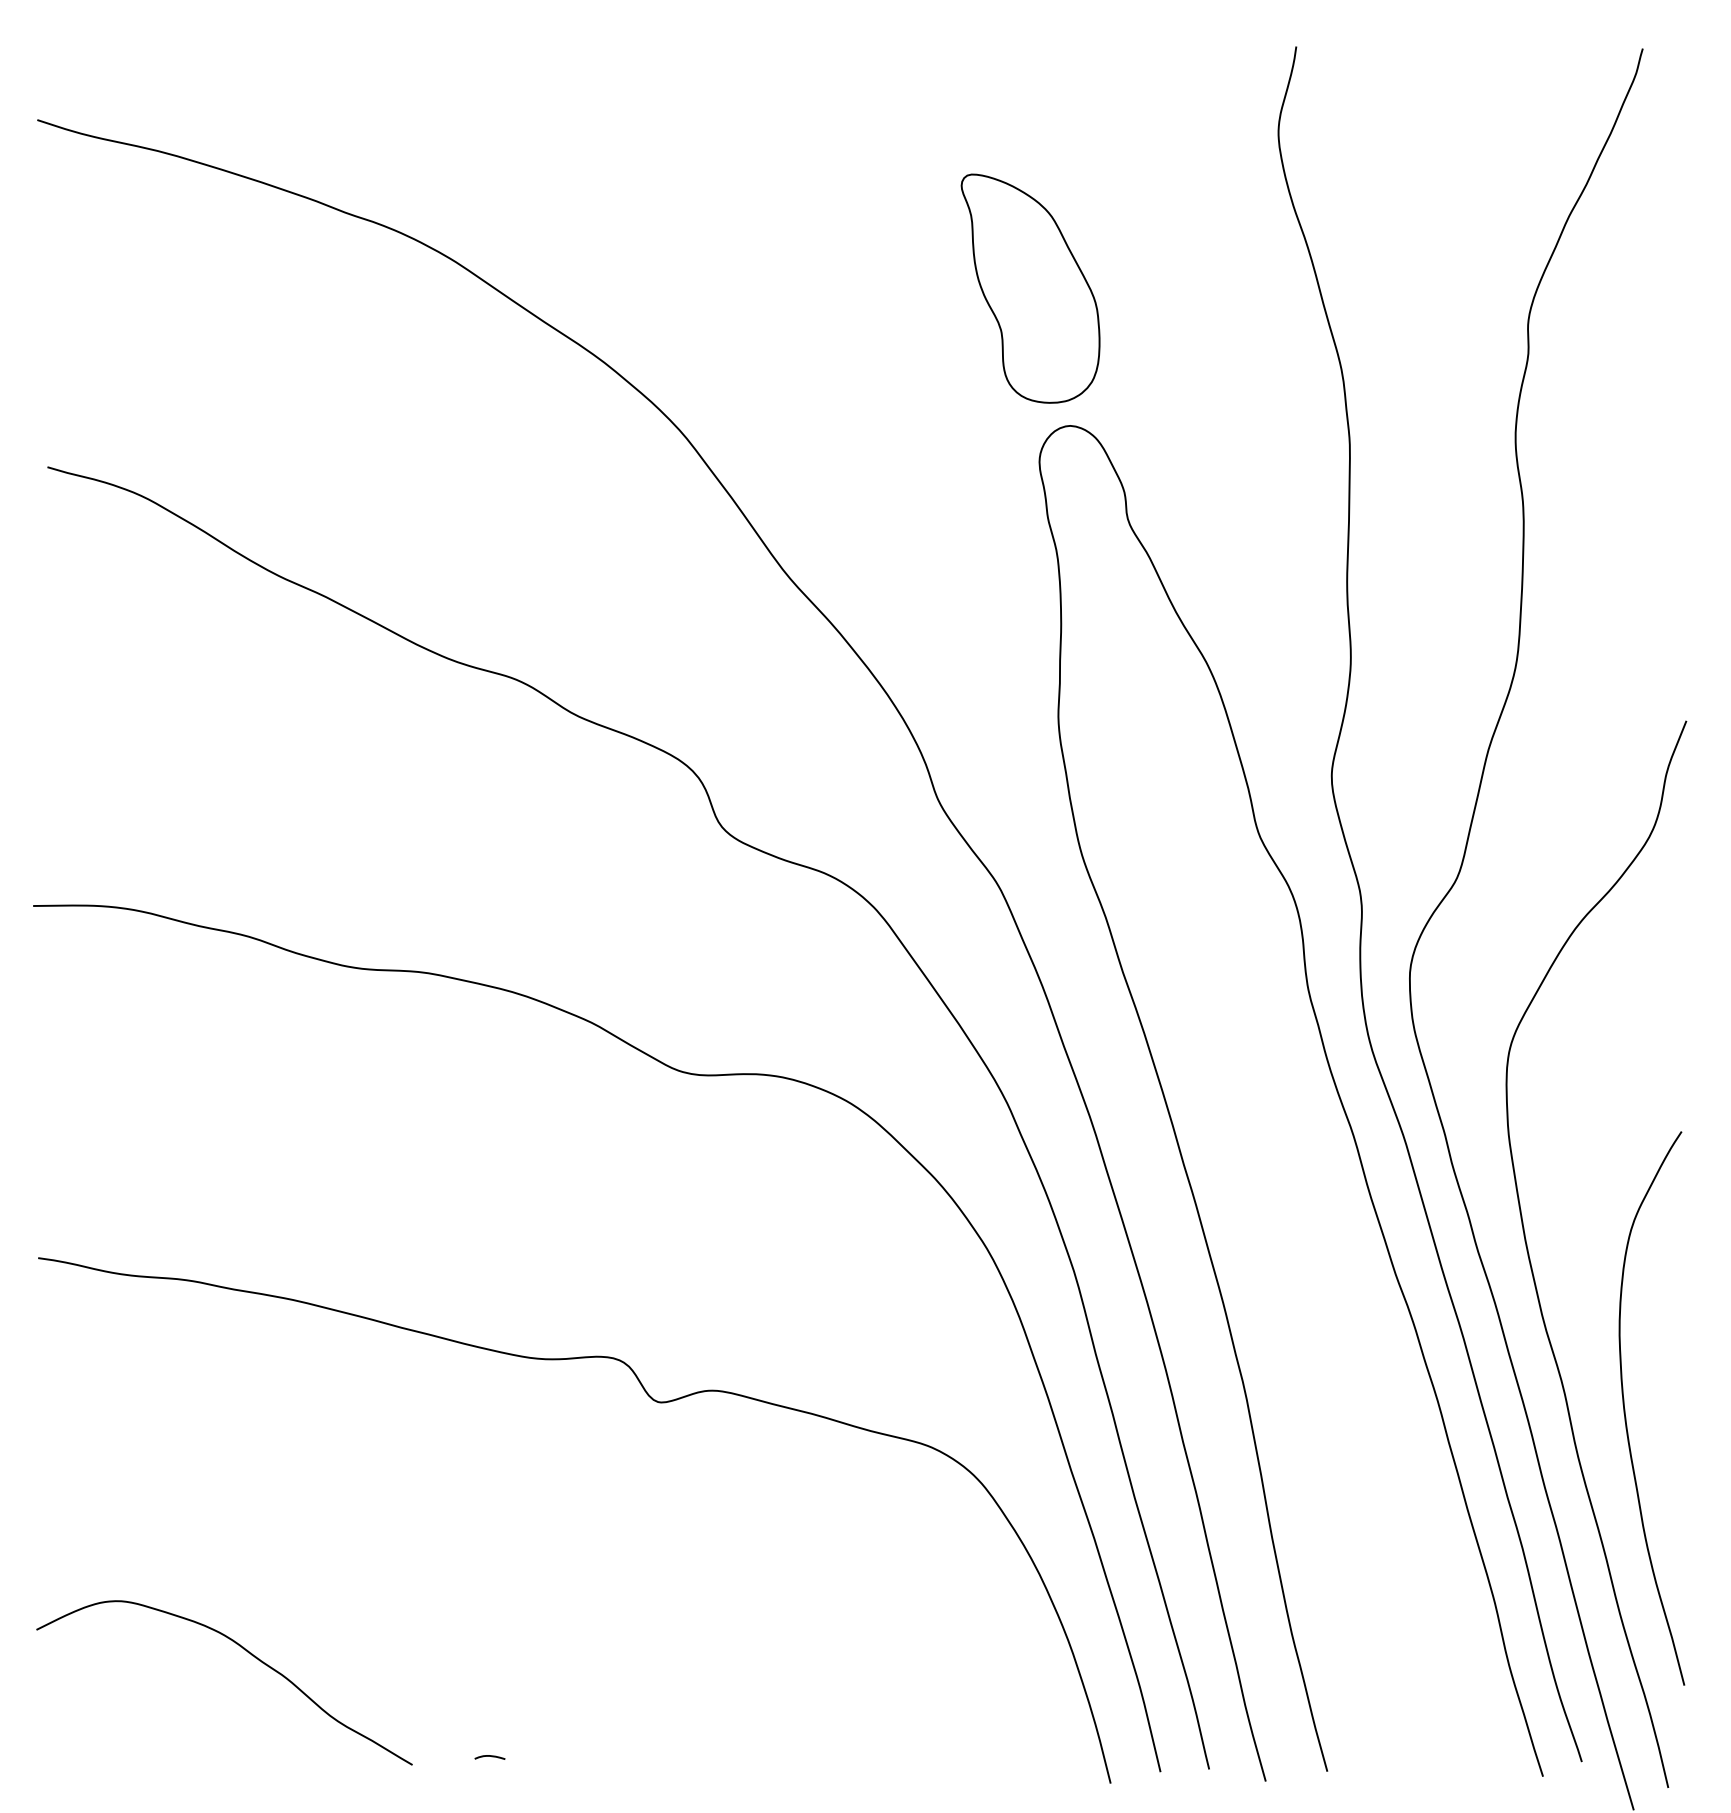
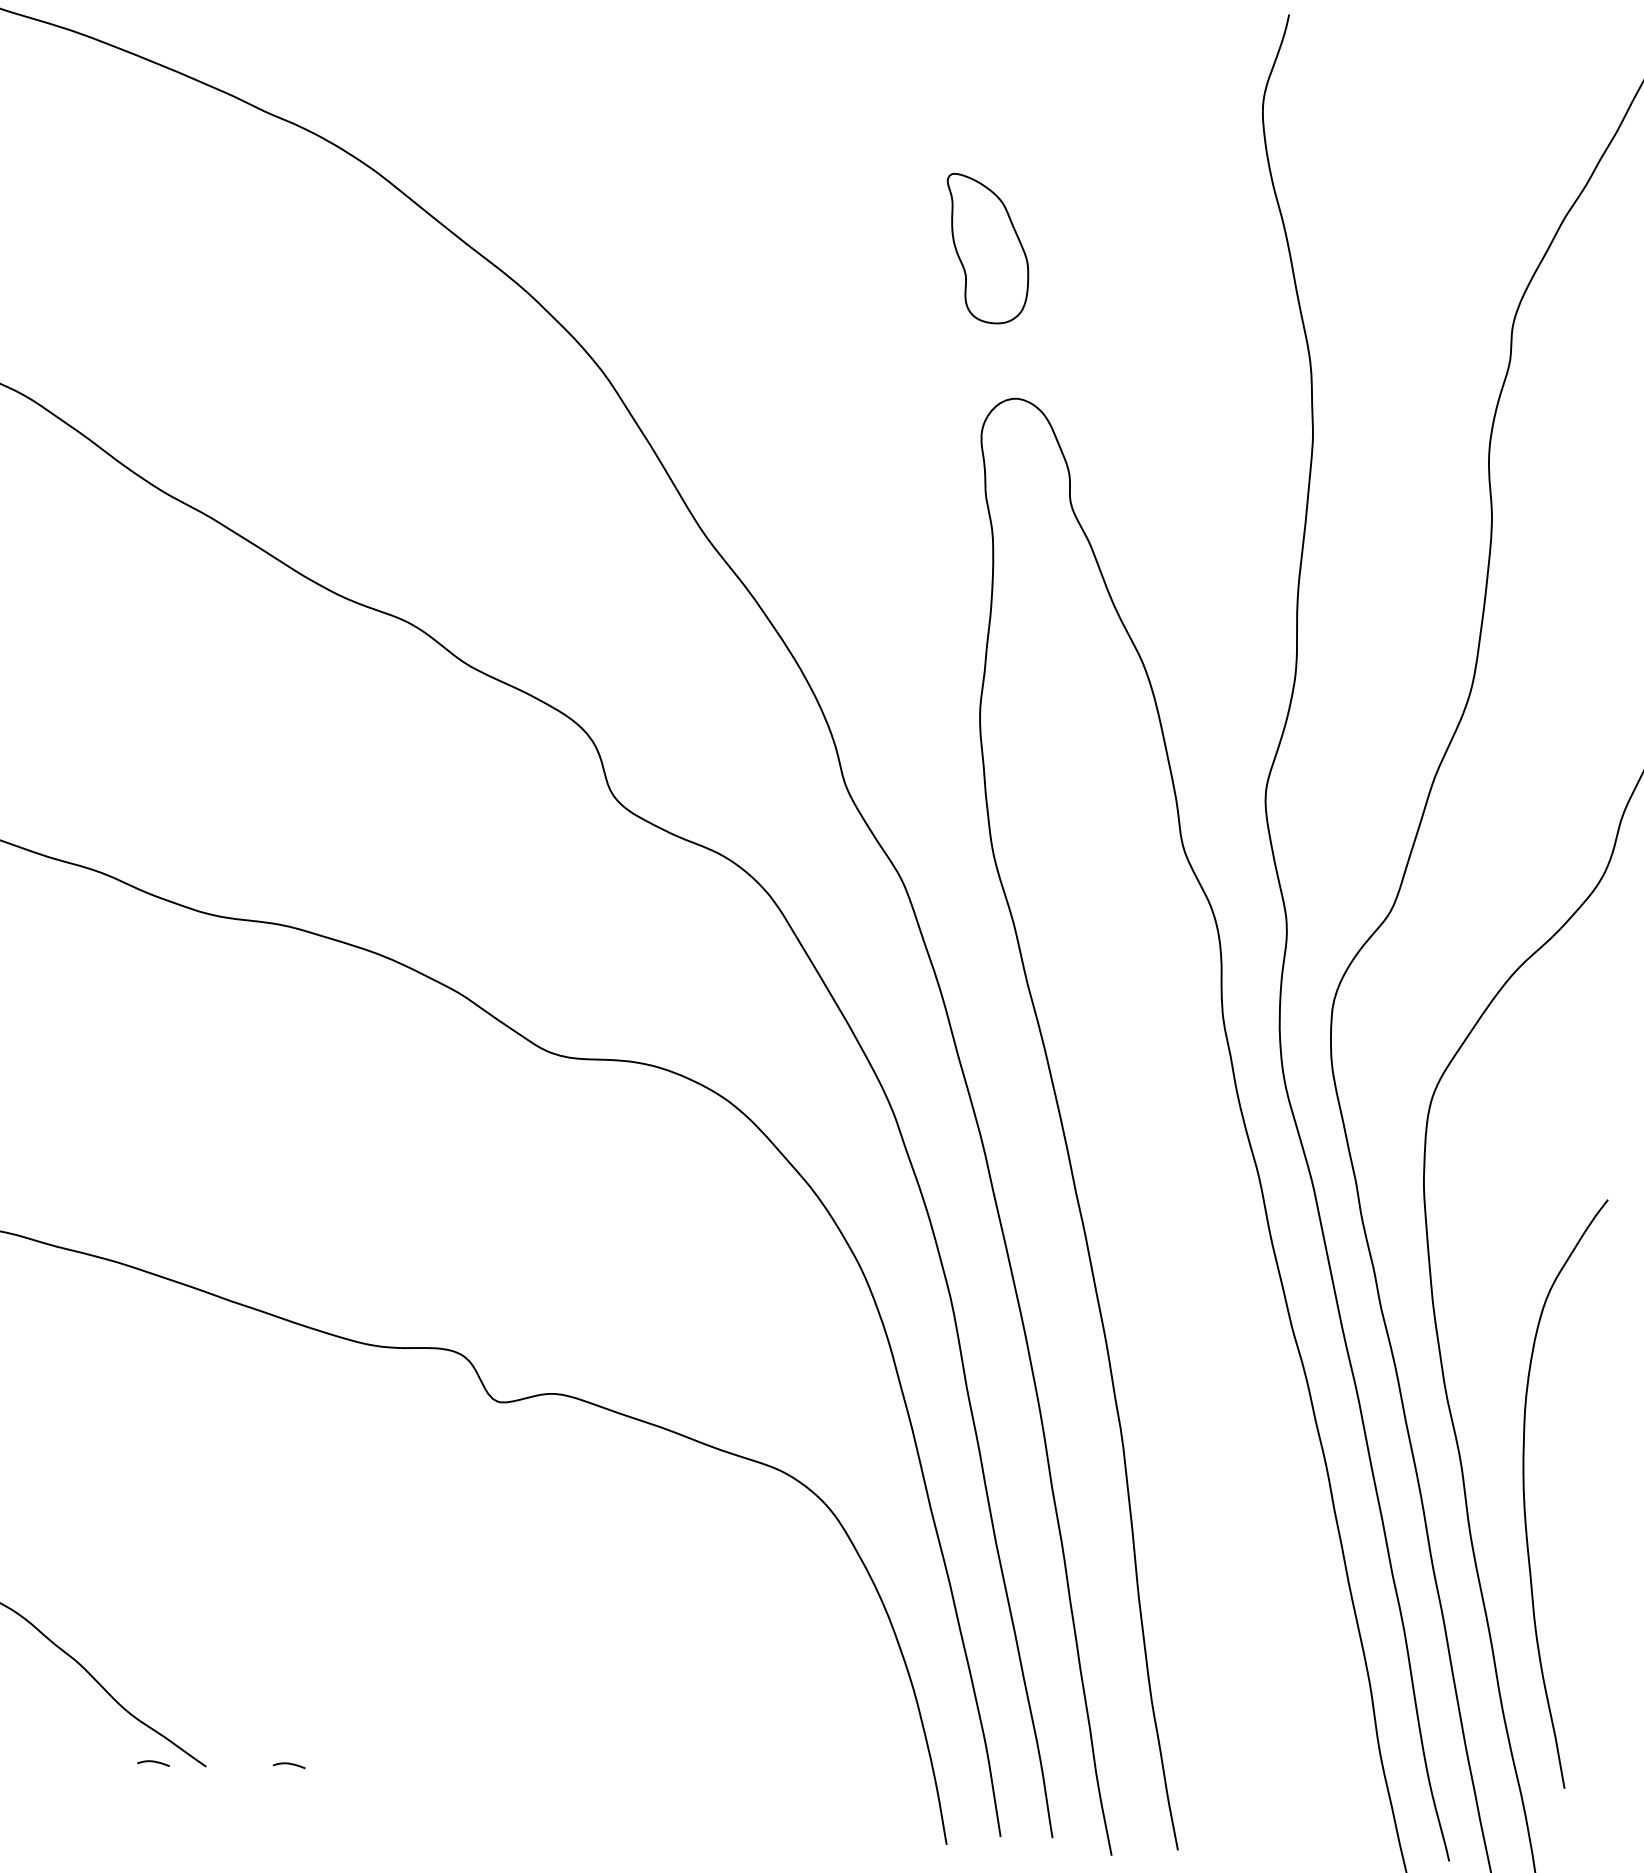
part: (1030, 288) -> (986, 249), size x0.6
curve: (362, 1764) -> (153, 1762), added

